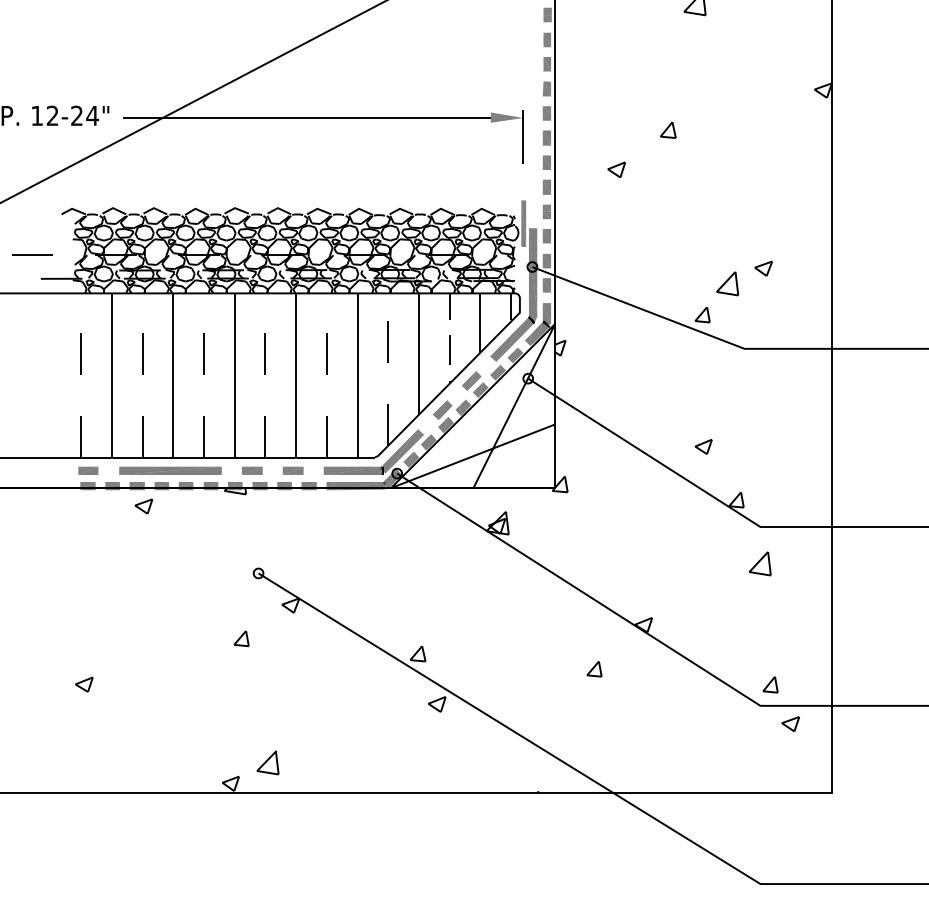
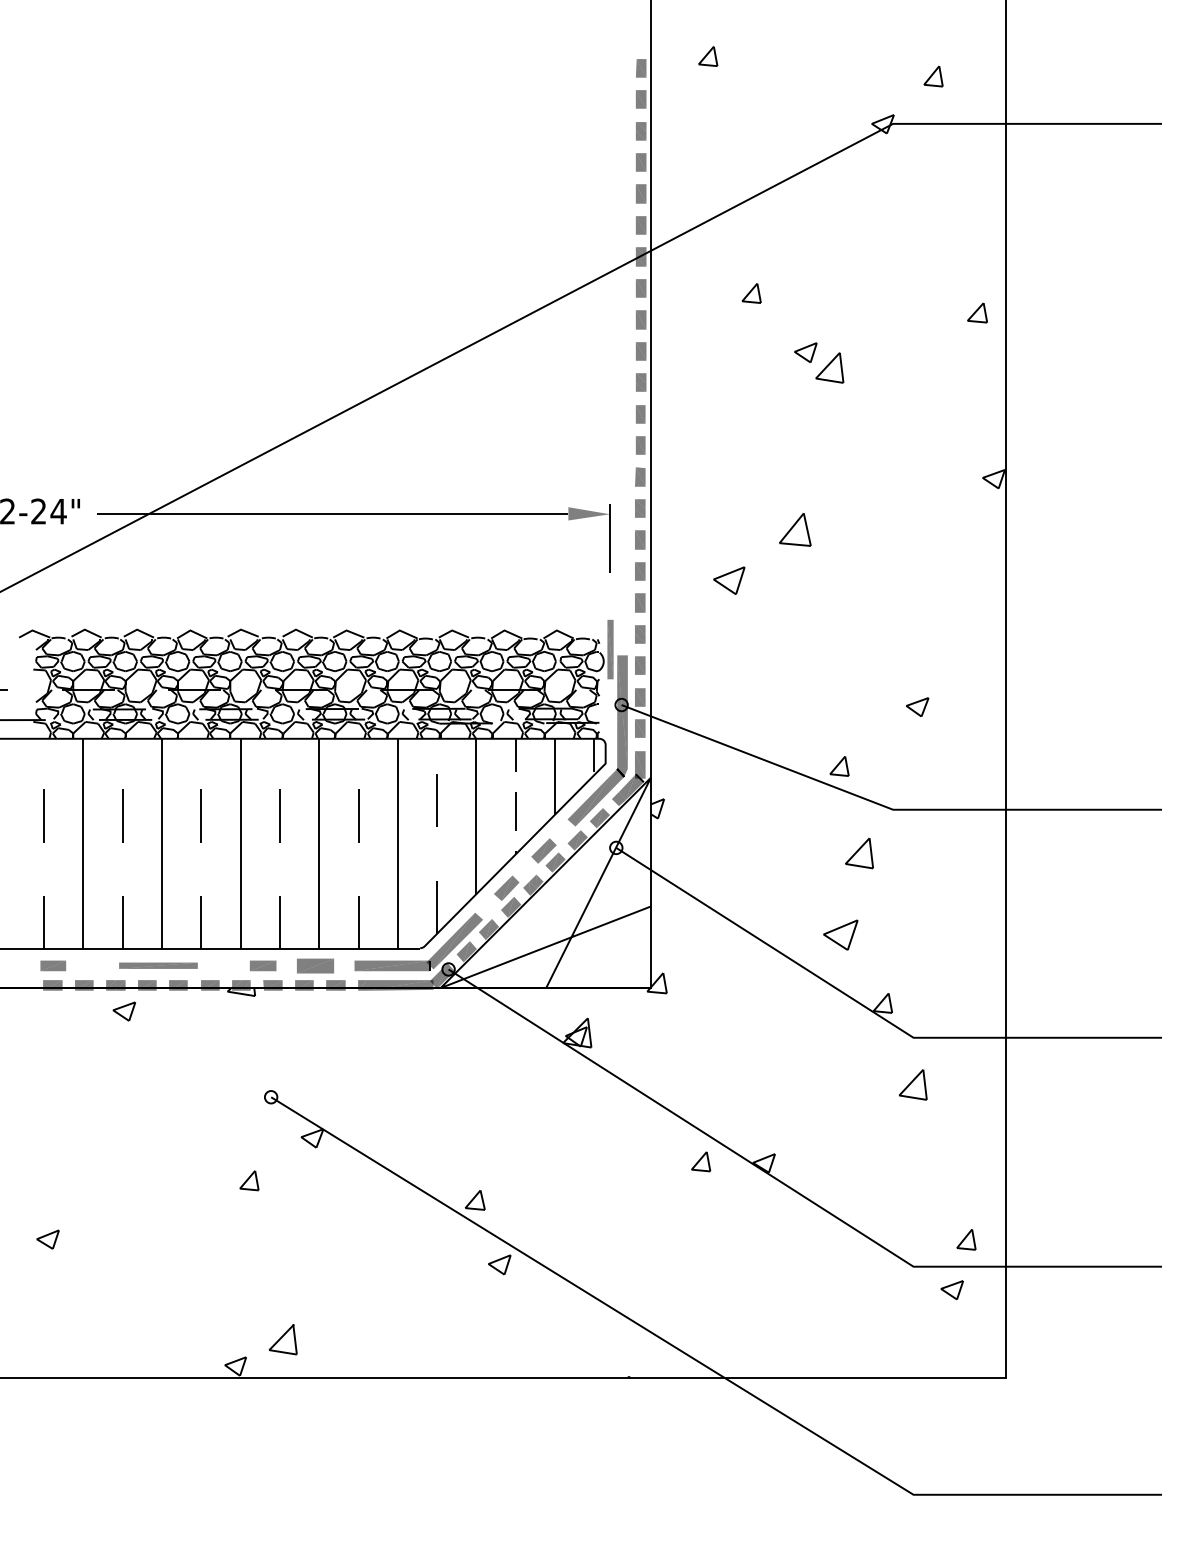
part: (668, 129) -> (795, 529), size x1.6
part: (616, 169) -> (729, 580), size x1.4
part: (727, 283) -> (859, 853), moved
part: (703, 447) -> (840, 935), size x1.6
part: (170, 470) -> (158, 965), size x0.6
part: (293, 470) -> (315, 965), size x1.4
part: (594, 668) -> (701, 1161), moved
part: (770, 684) -> (966, 1239), moved

